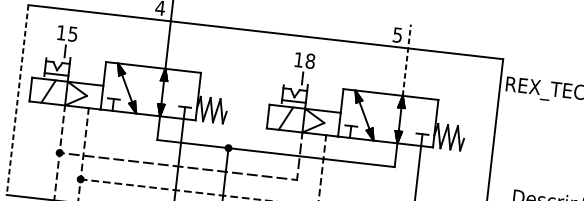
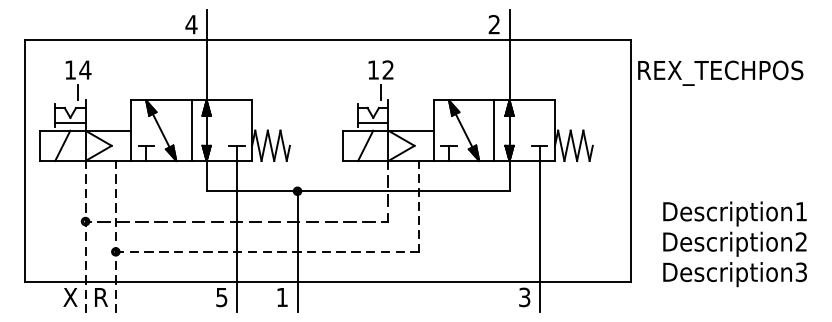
text: (73, 33) -> (85, 69), 15 -> 14
text: (397, 34) -> (493, 24), 5 -> 2
line: (406, 59) -> (509, 54), dashed -> solid
text: (310, 60) -> (388, 69), 18 -> 12
line: (150, 91) -> (191, 130), added
line: (17, 100) -> (24, 161), dashed -> solid
line: (388, 118) -> (494, 130), added

